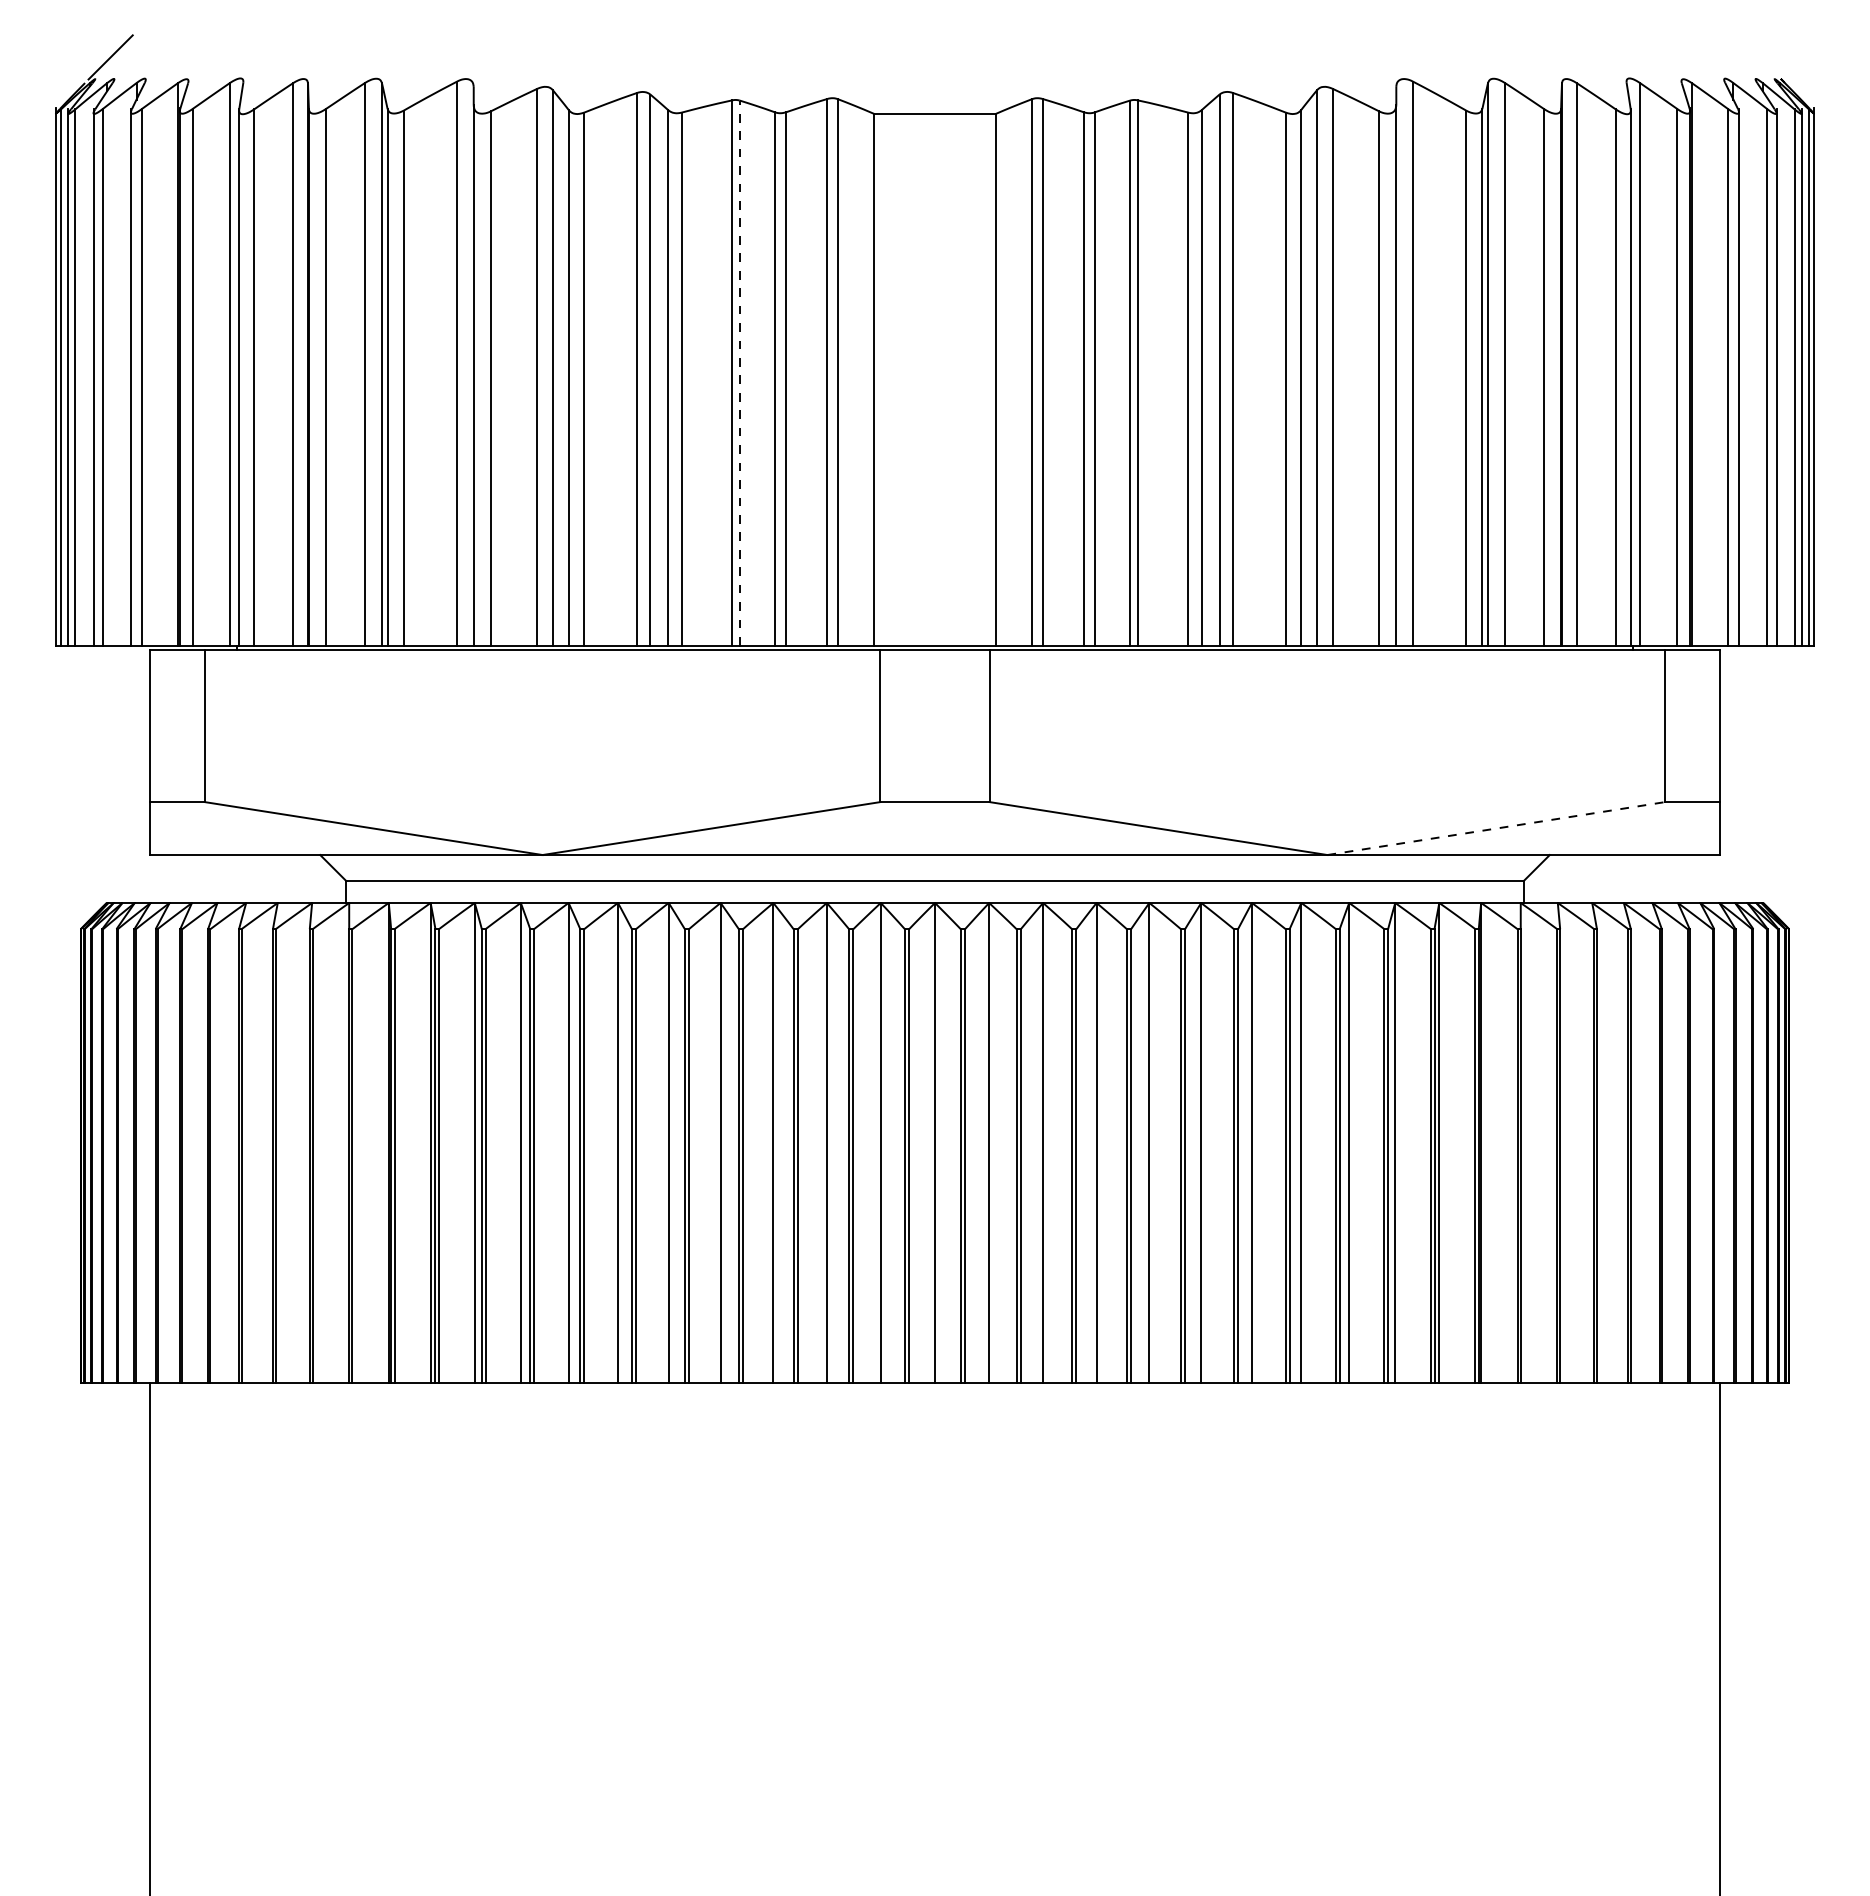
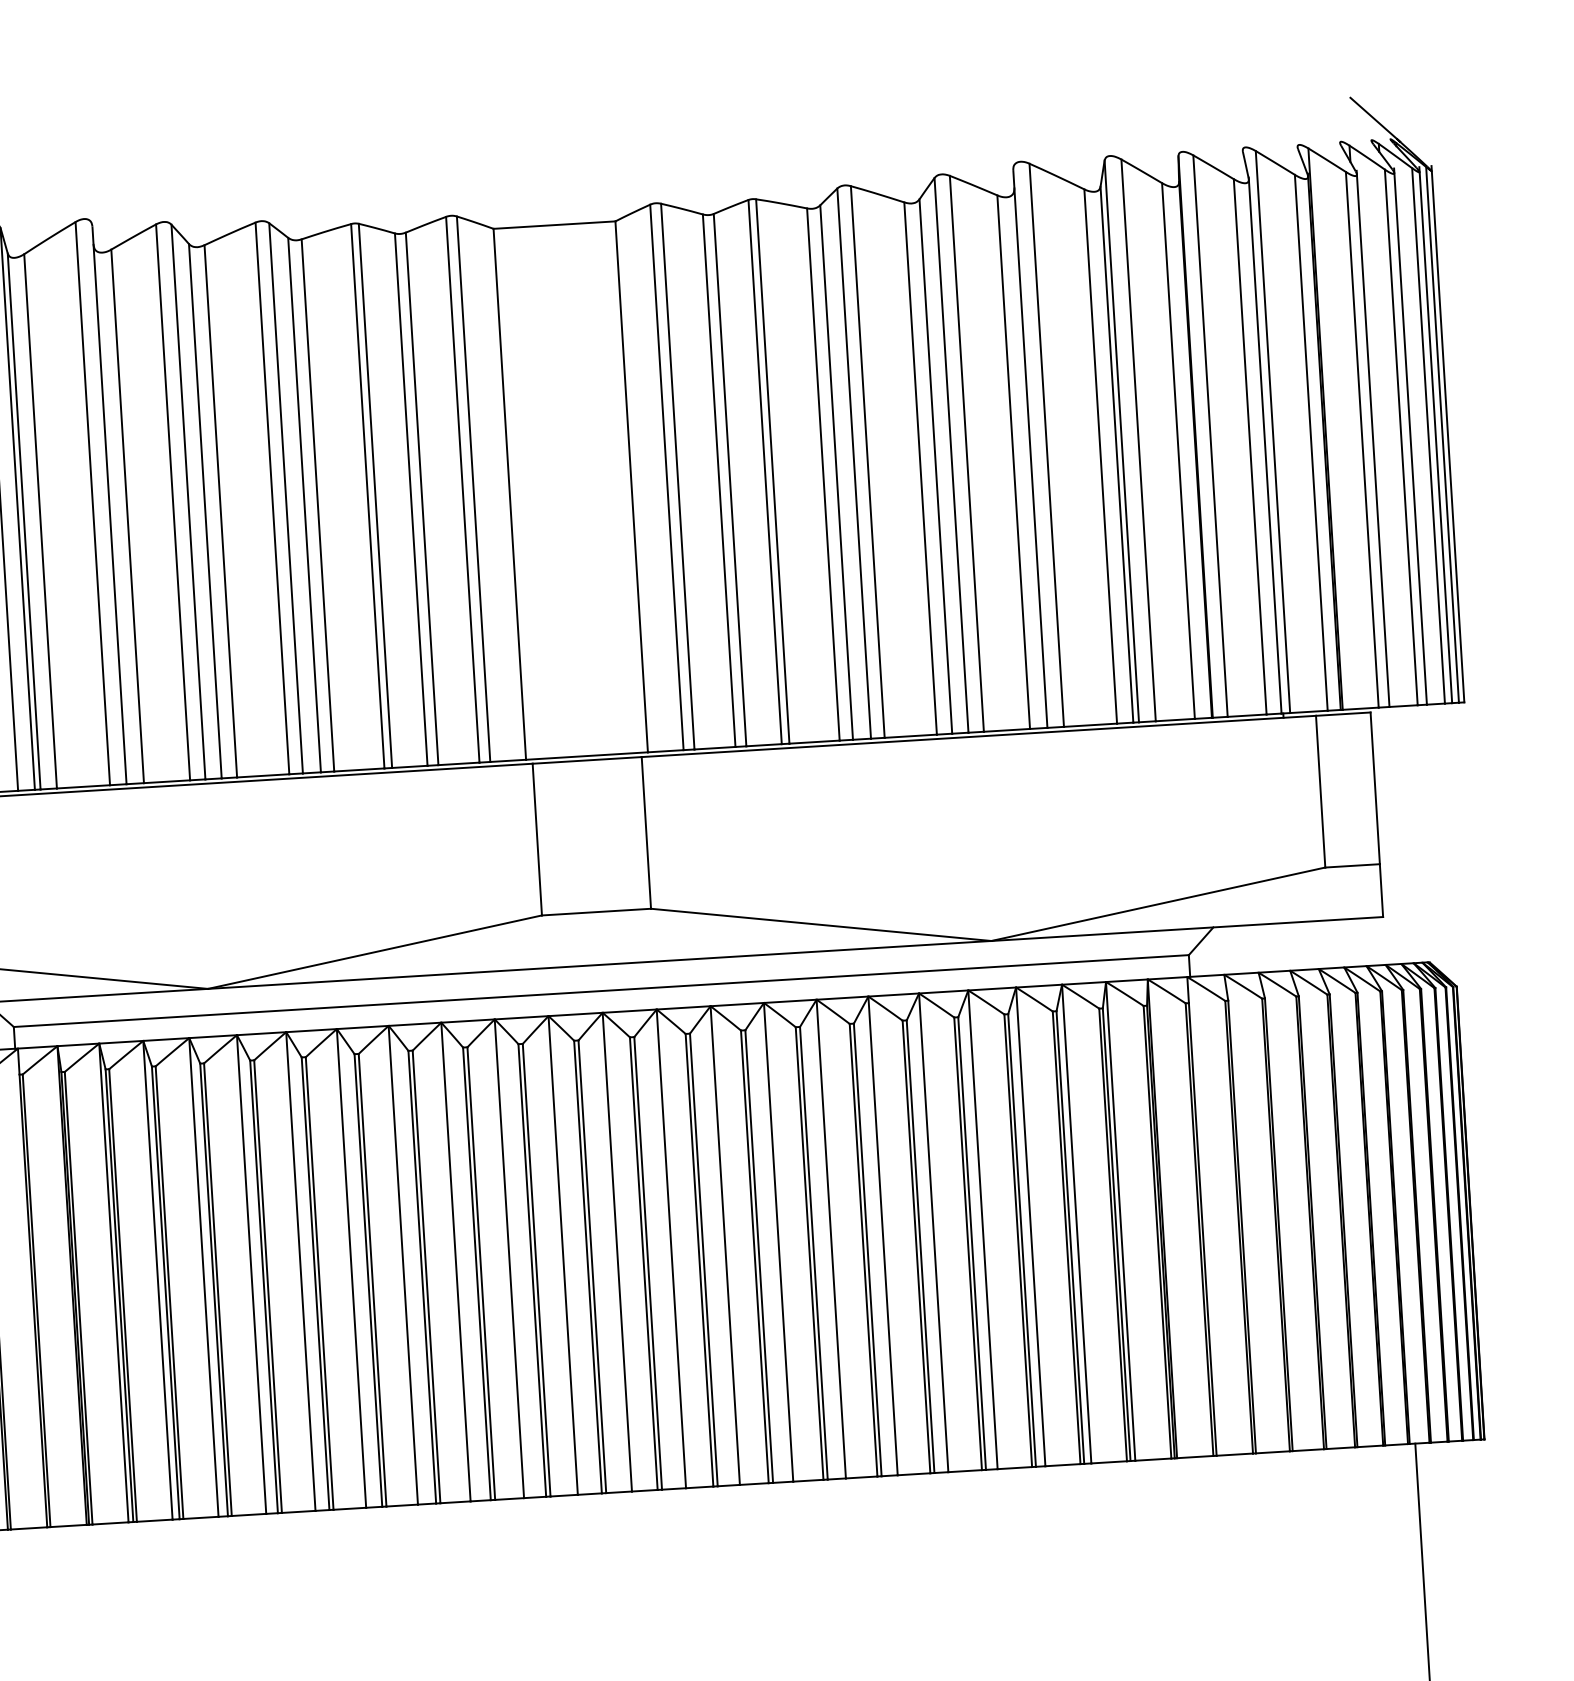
line: (1758, 56) -> (1372, 117), added
line: (739, 373) -> (375, 496), dashed -> solid
line: (1496, 828) -> (1158, 904), dashed -> solid

